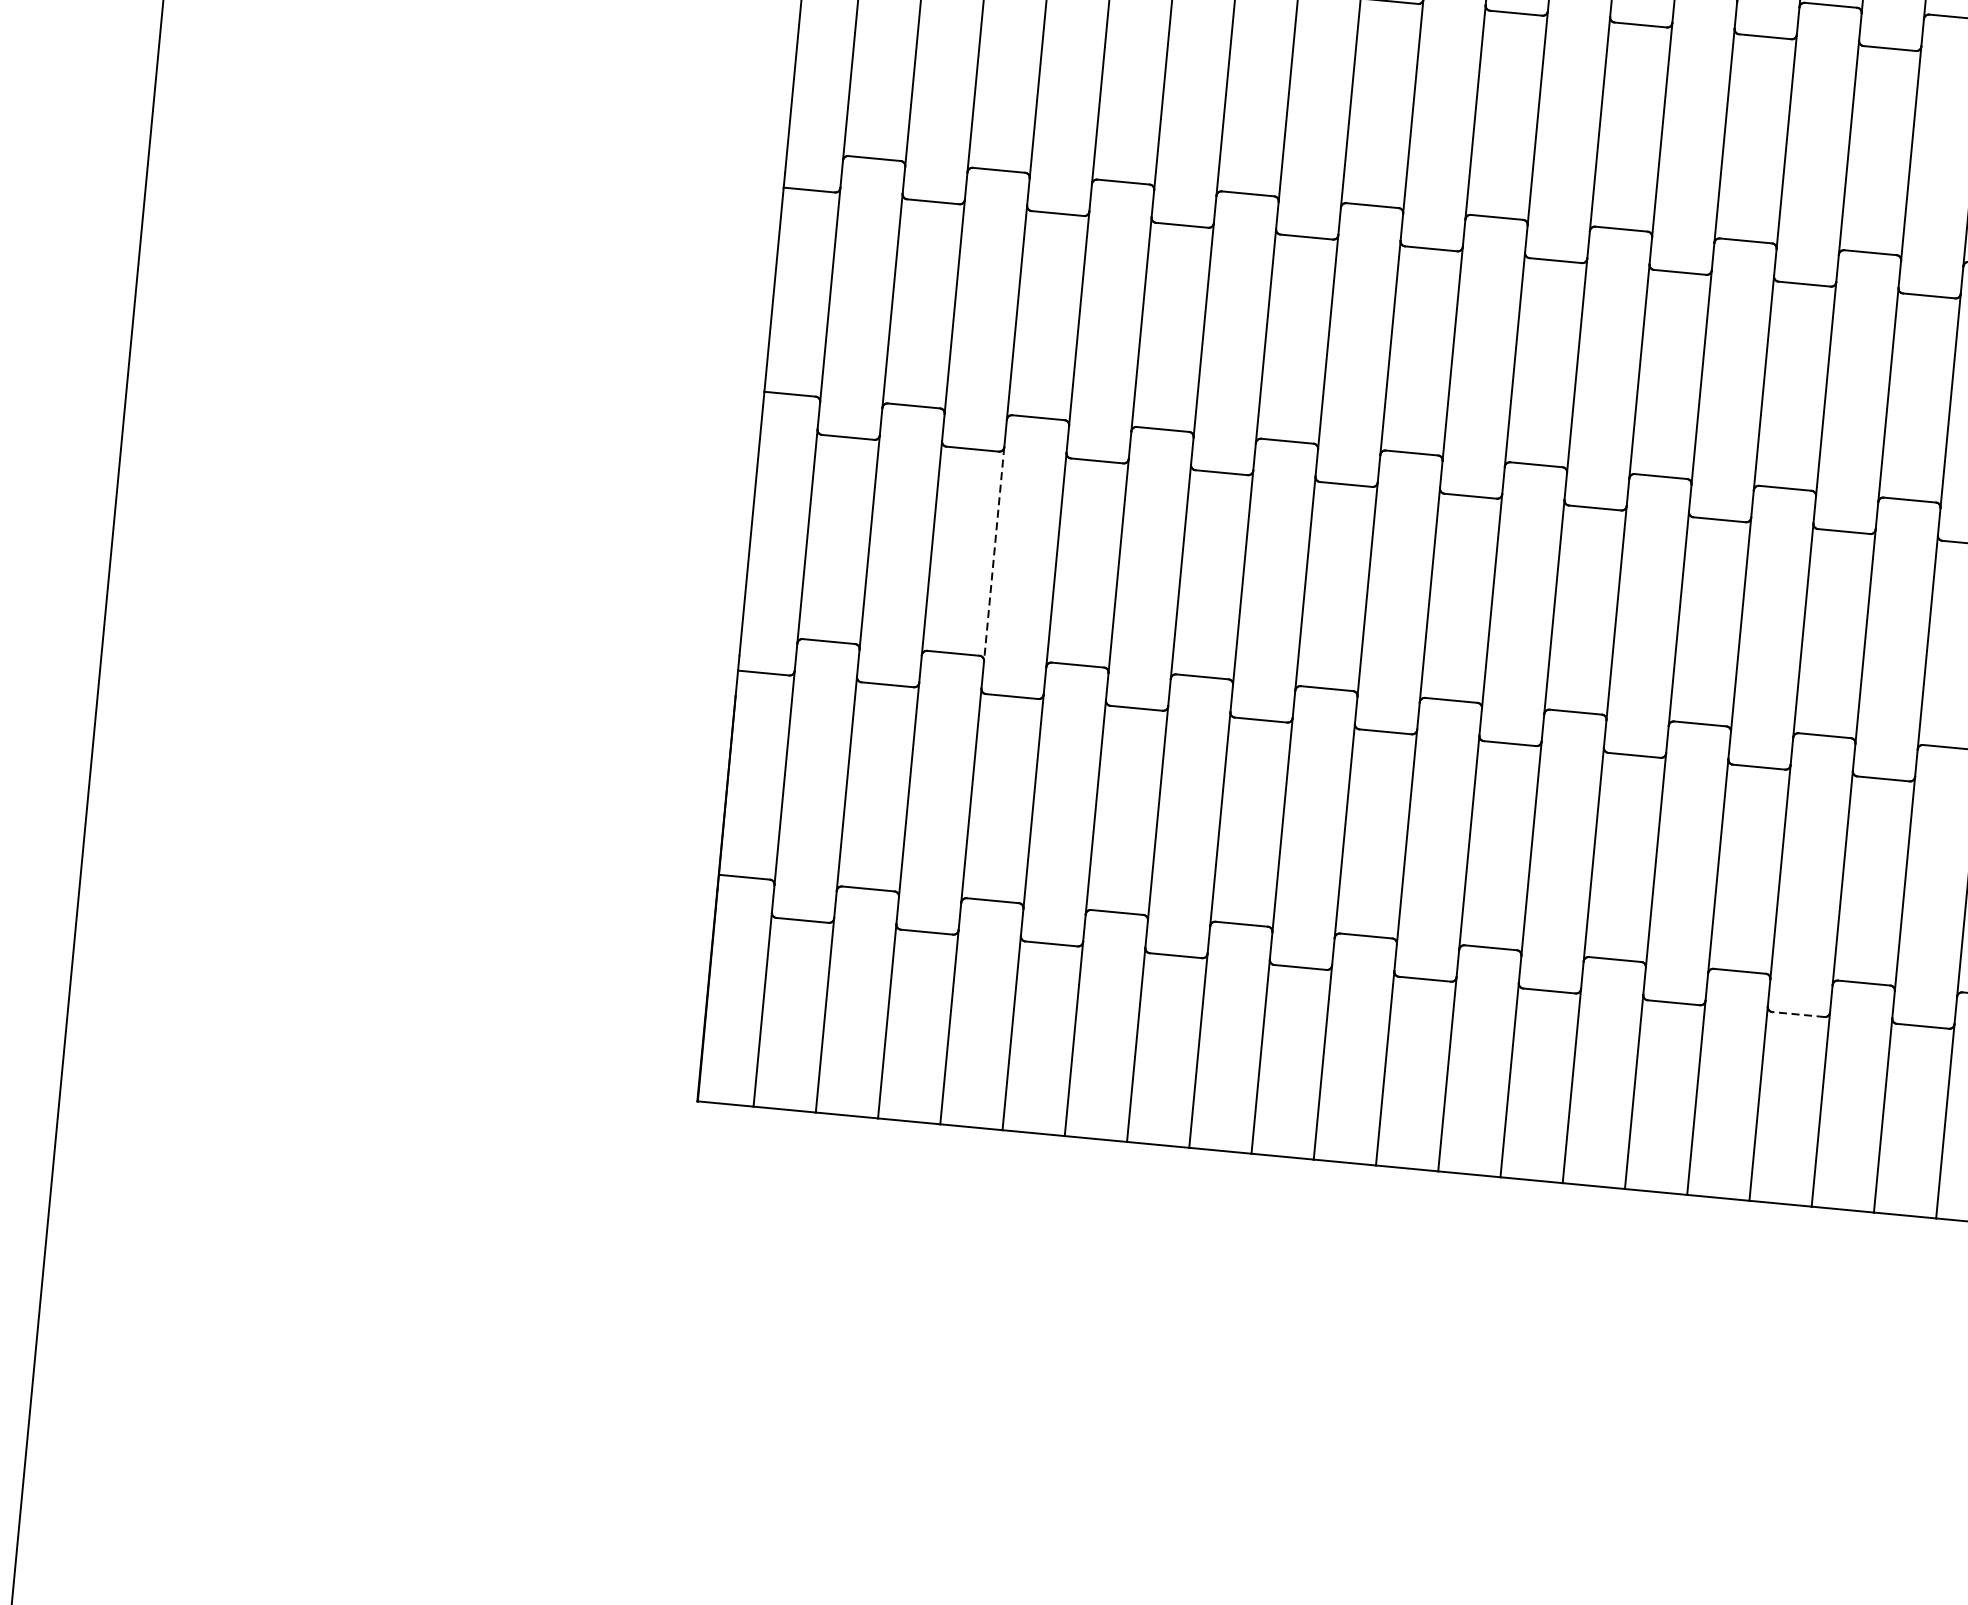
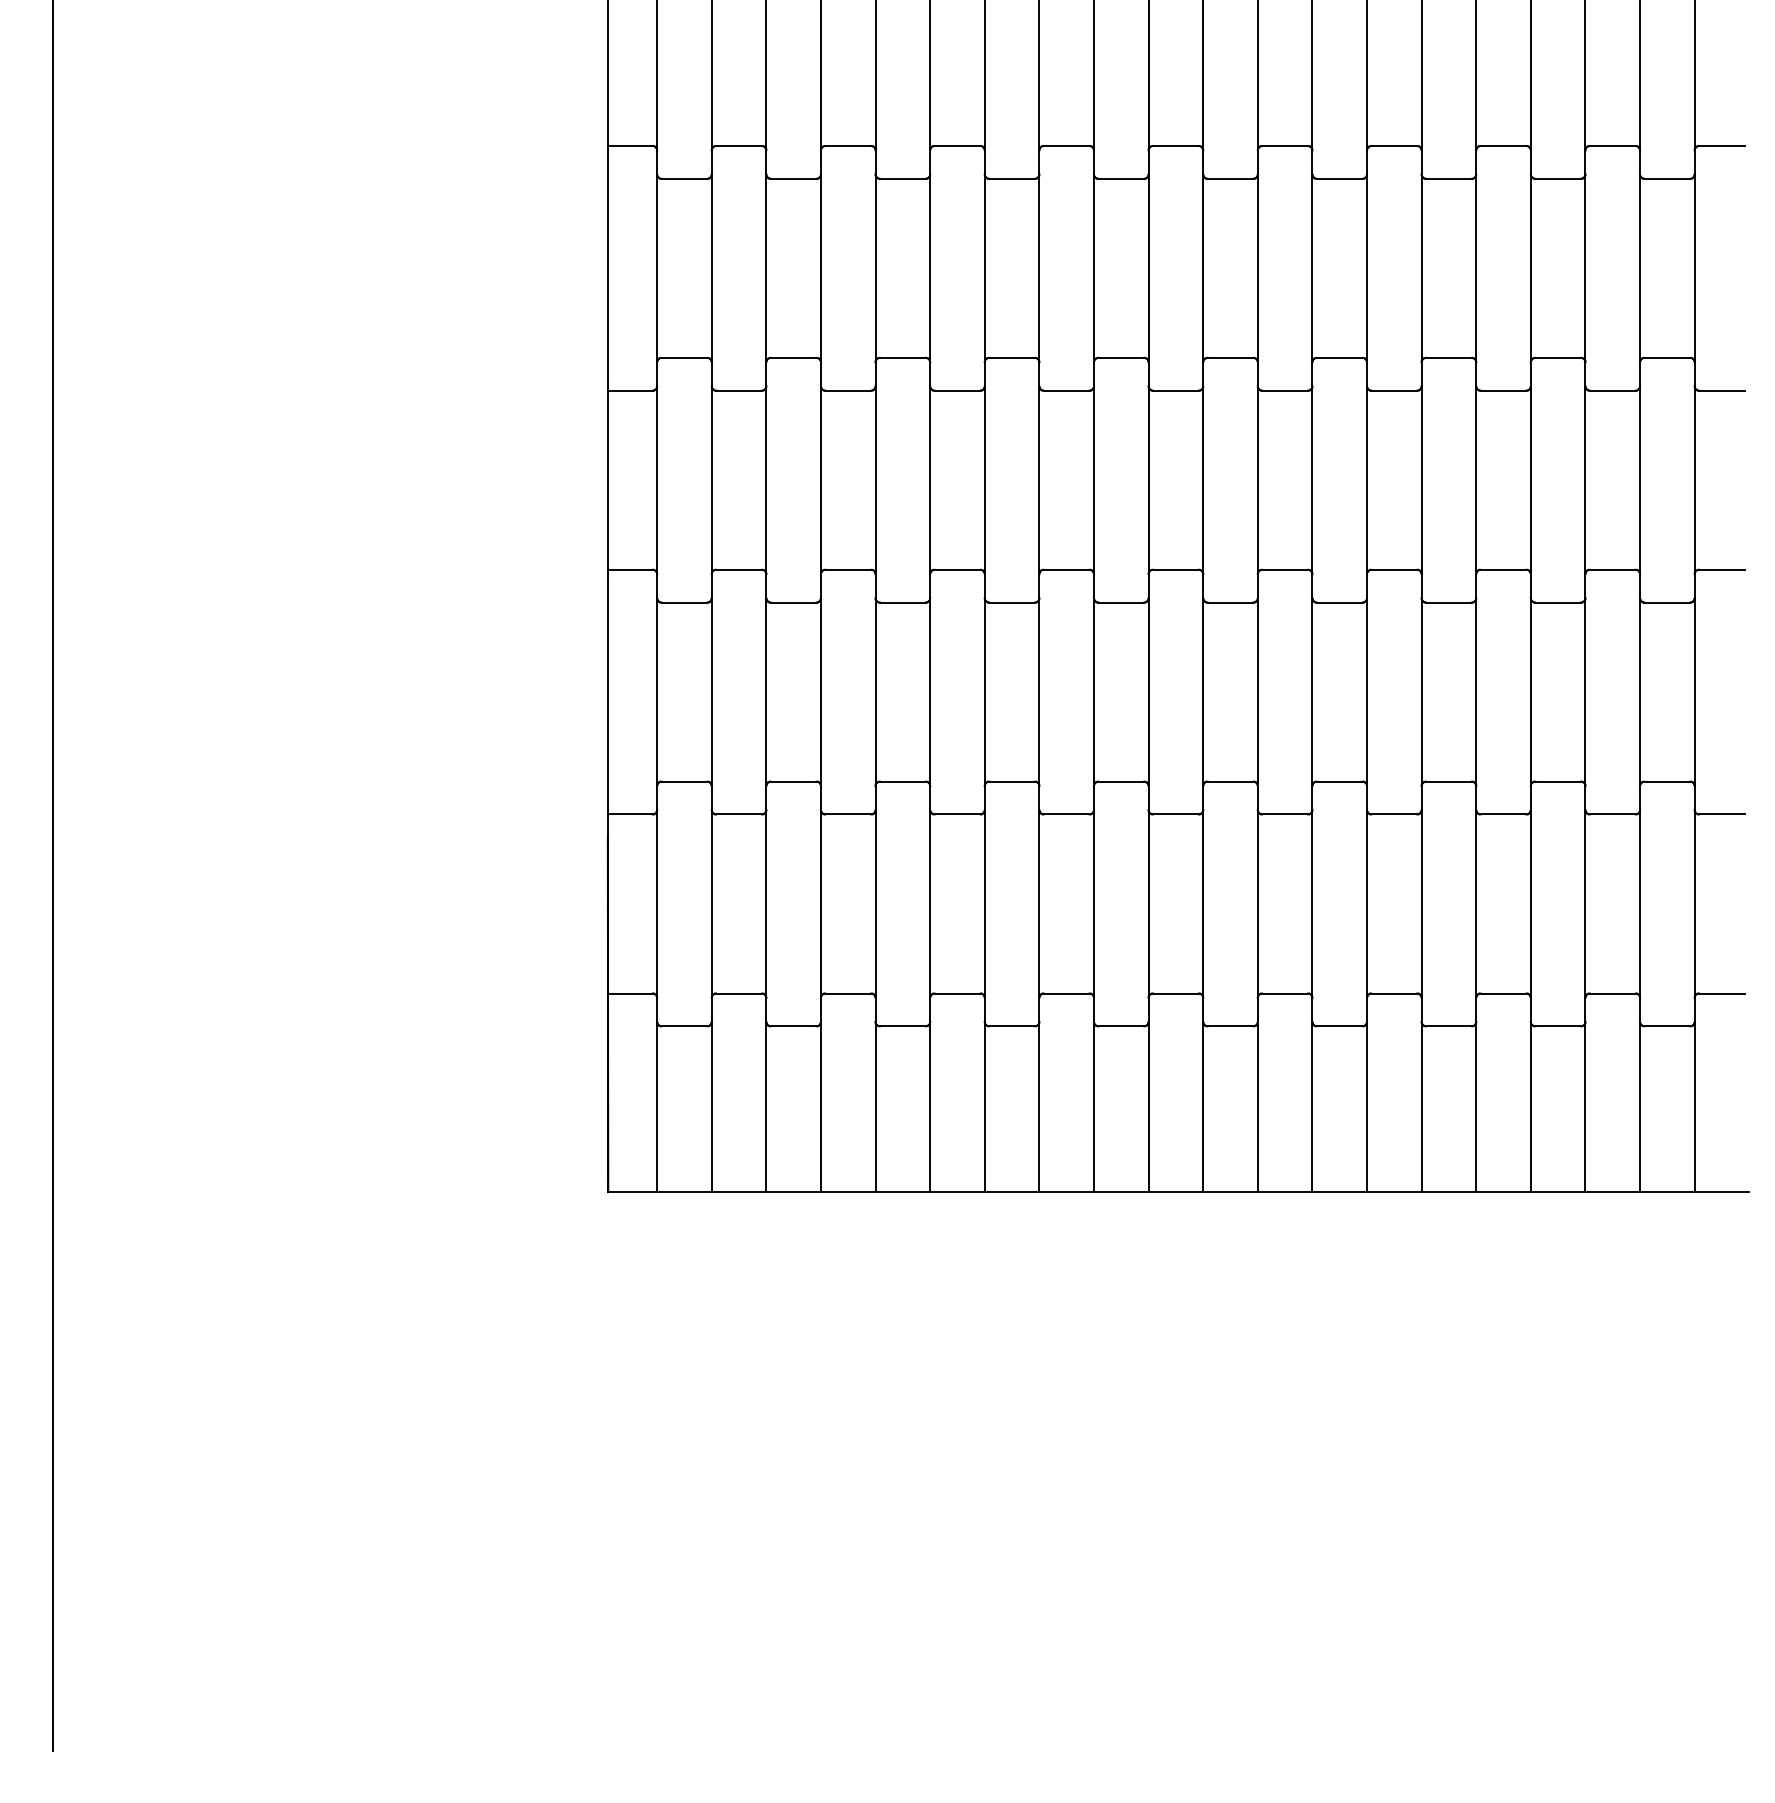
line: (993, 554) -> (820, 692), dashed -> solid
line: (1798, 1014) -> (1558, 1026), dashed -> solid

